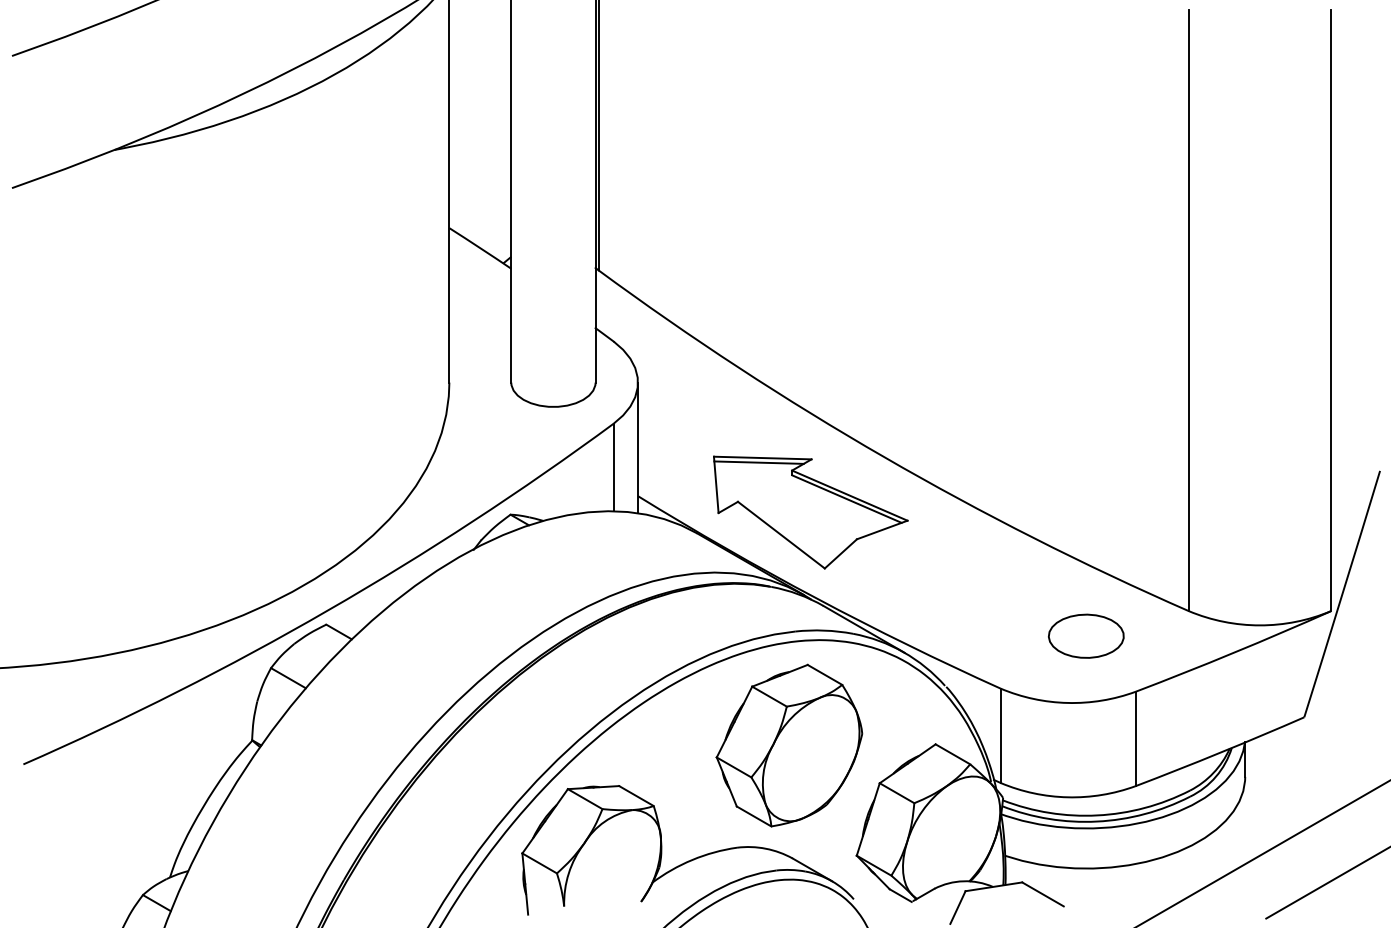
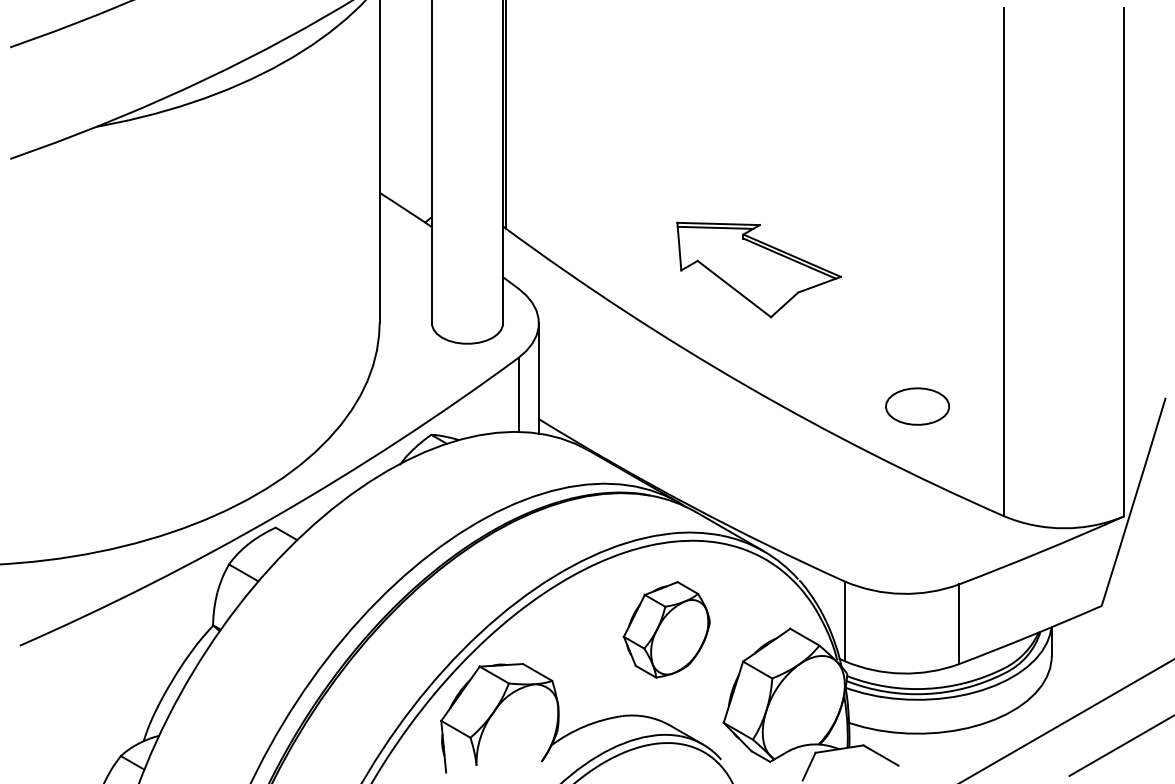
part: (810, 512) -> (758, 269), moved
part: (1086, 635) -> (917, 405), moved
part: (789, 745) -> (666, 629), size x0.7

